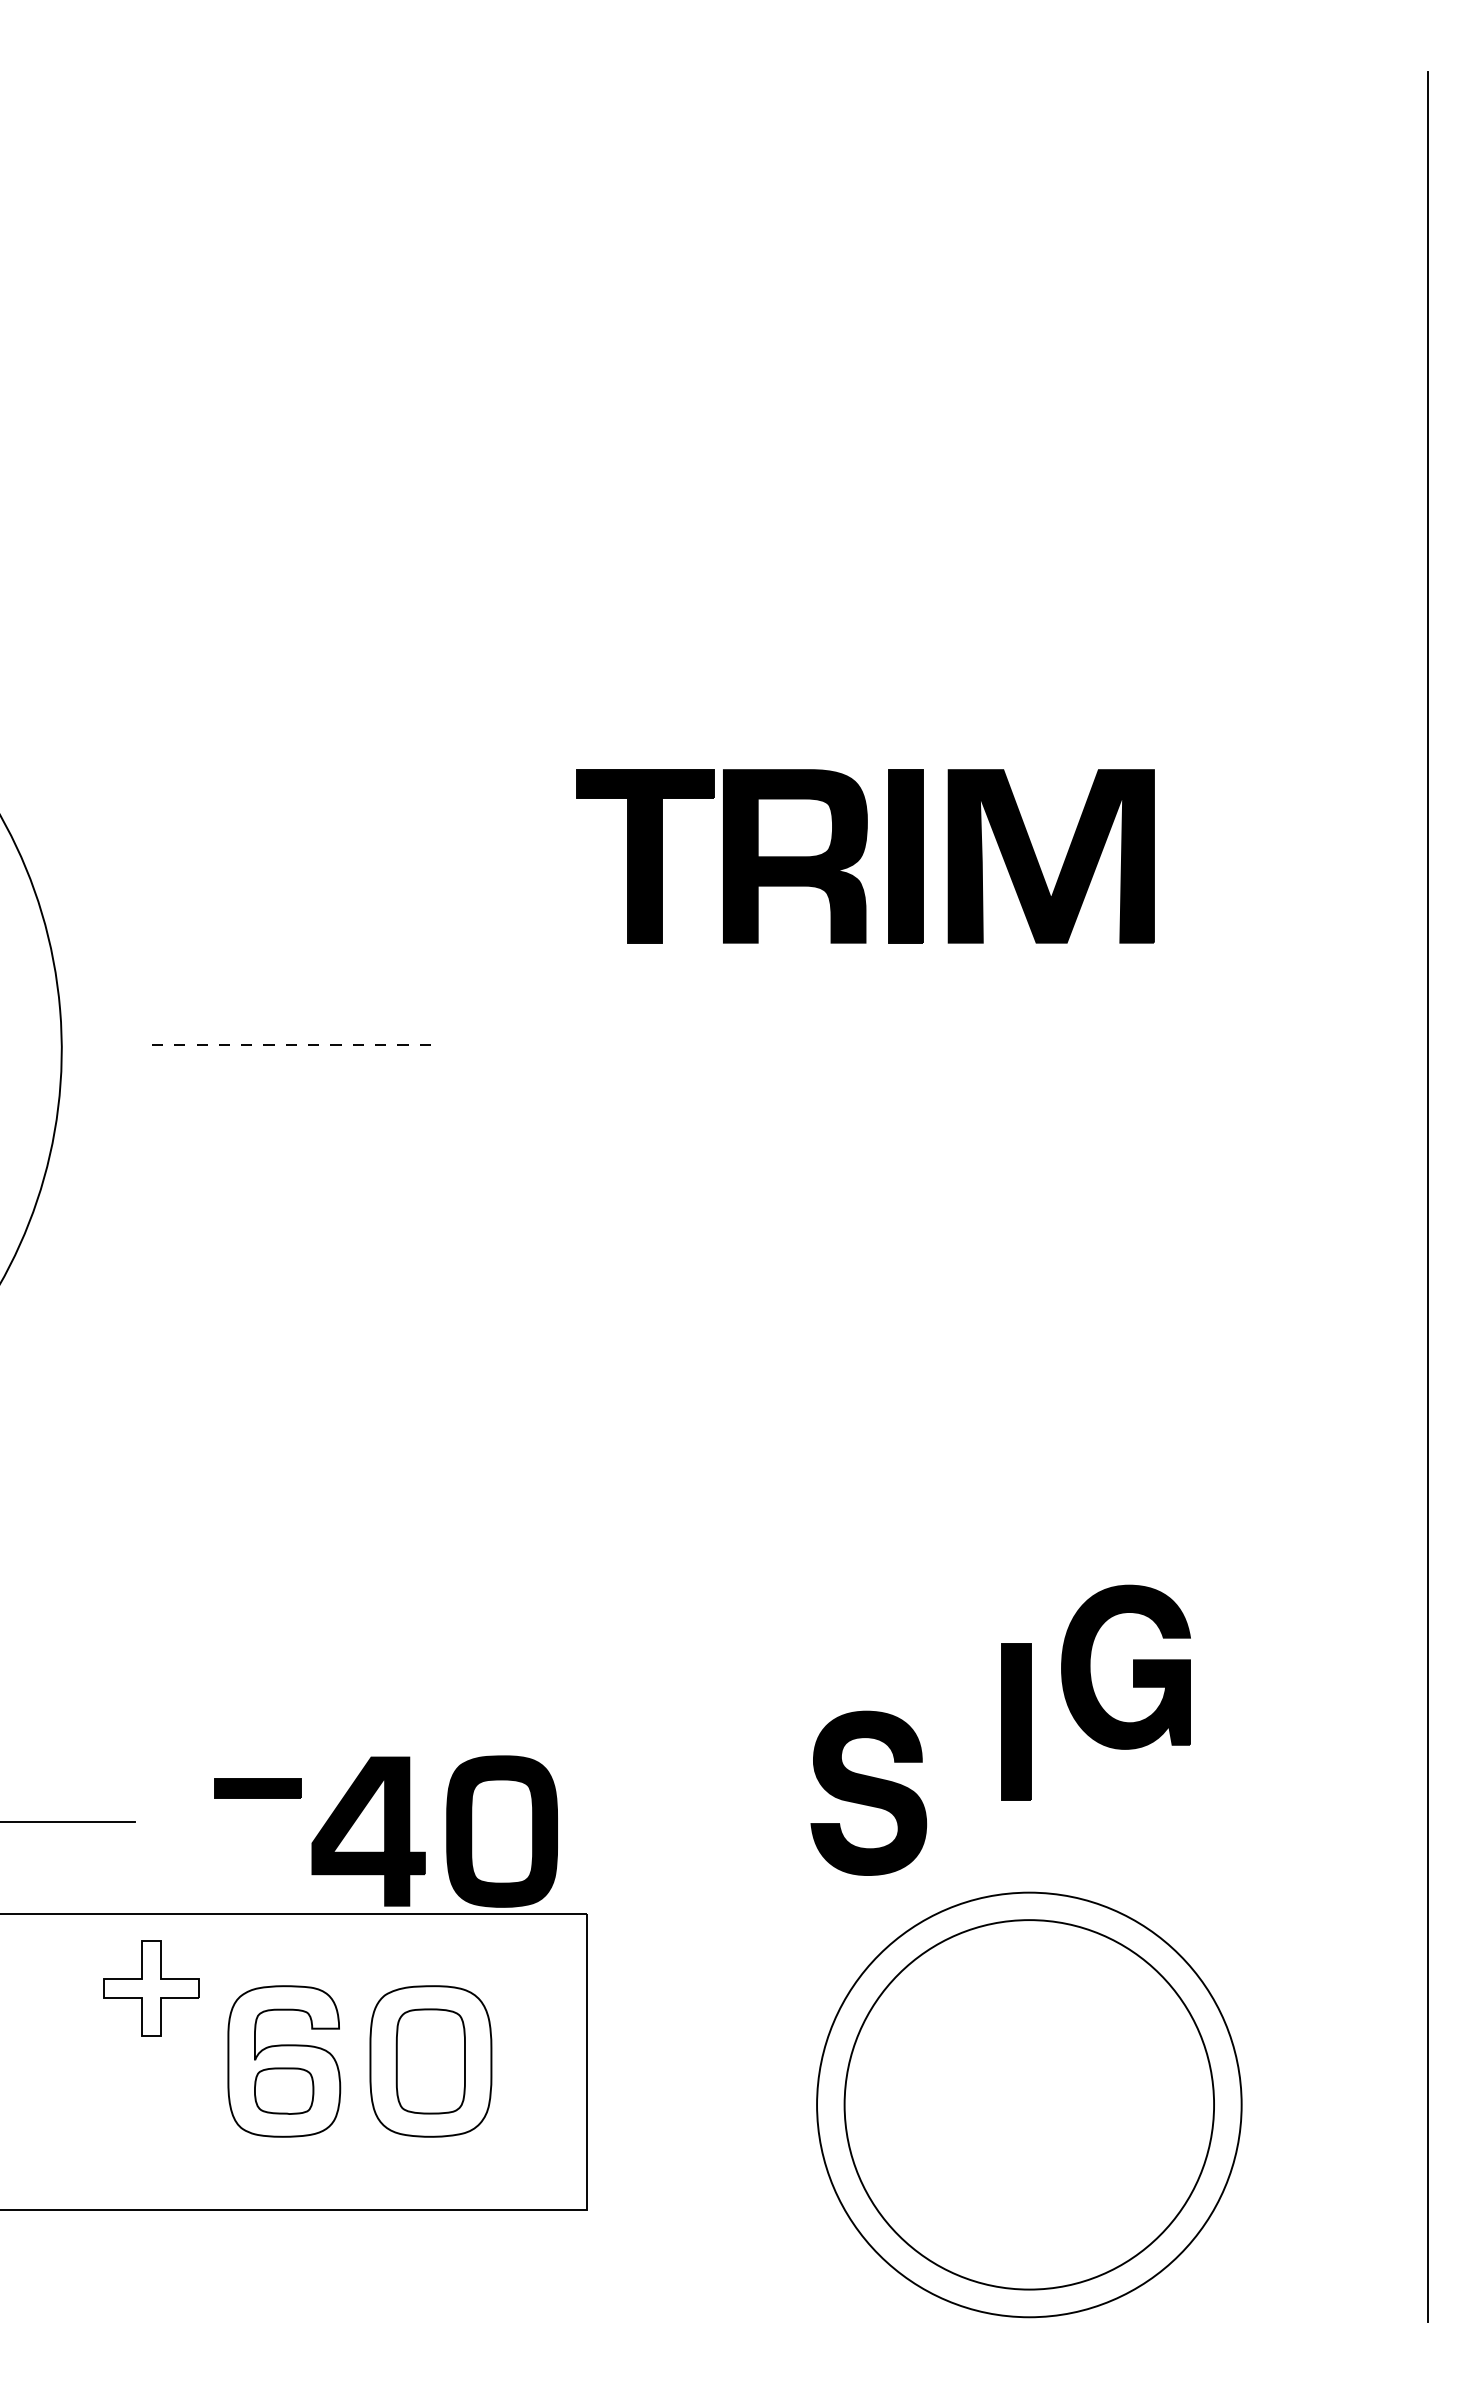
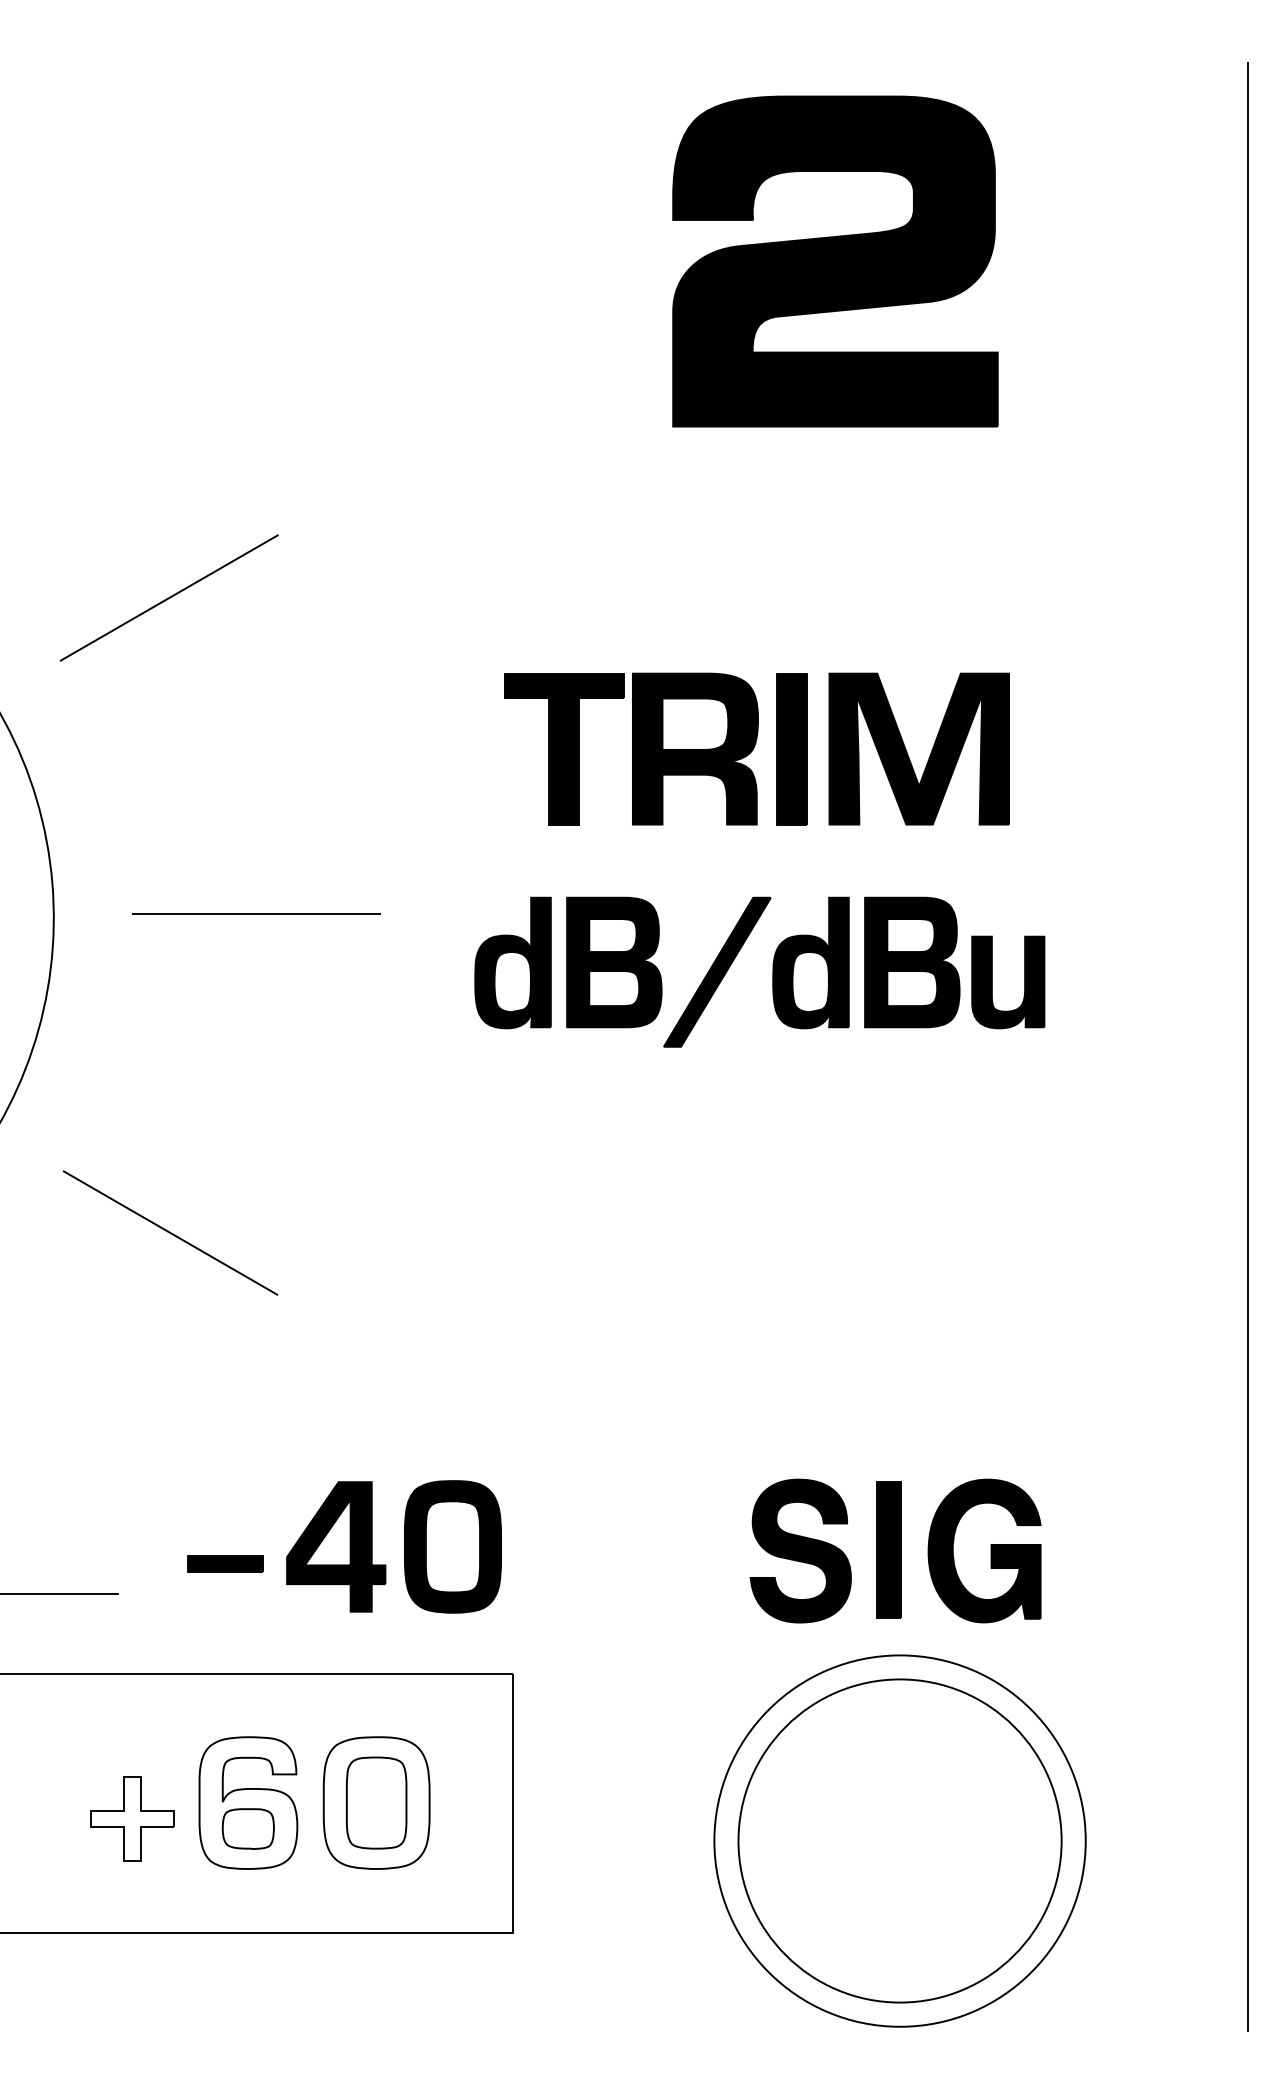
part: (955, 298) -> (835, 261), added
line: (193, 683) -> (169, 597), added
line: (293, 1045) -> (256, 914), dashed -> solid
part: (883, 1111) -> (772, 972), added
line: (195, 1409) -> (170, 1232), added
part: (1133, 1666) -> (991, 1550), moved
part: (1016, 1721) -> (888, 1549), moved
part: (868, 1792) -> (800, 1550), moved
part: (446, 1831) -> (404, 1546), moved
part: (151, 1988) -> (132, 1818), moved

